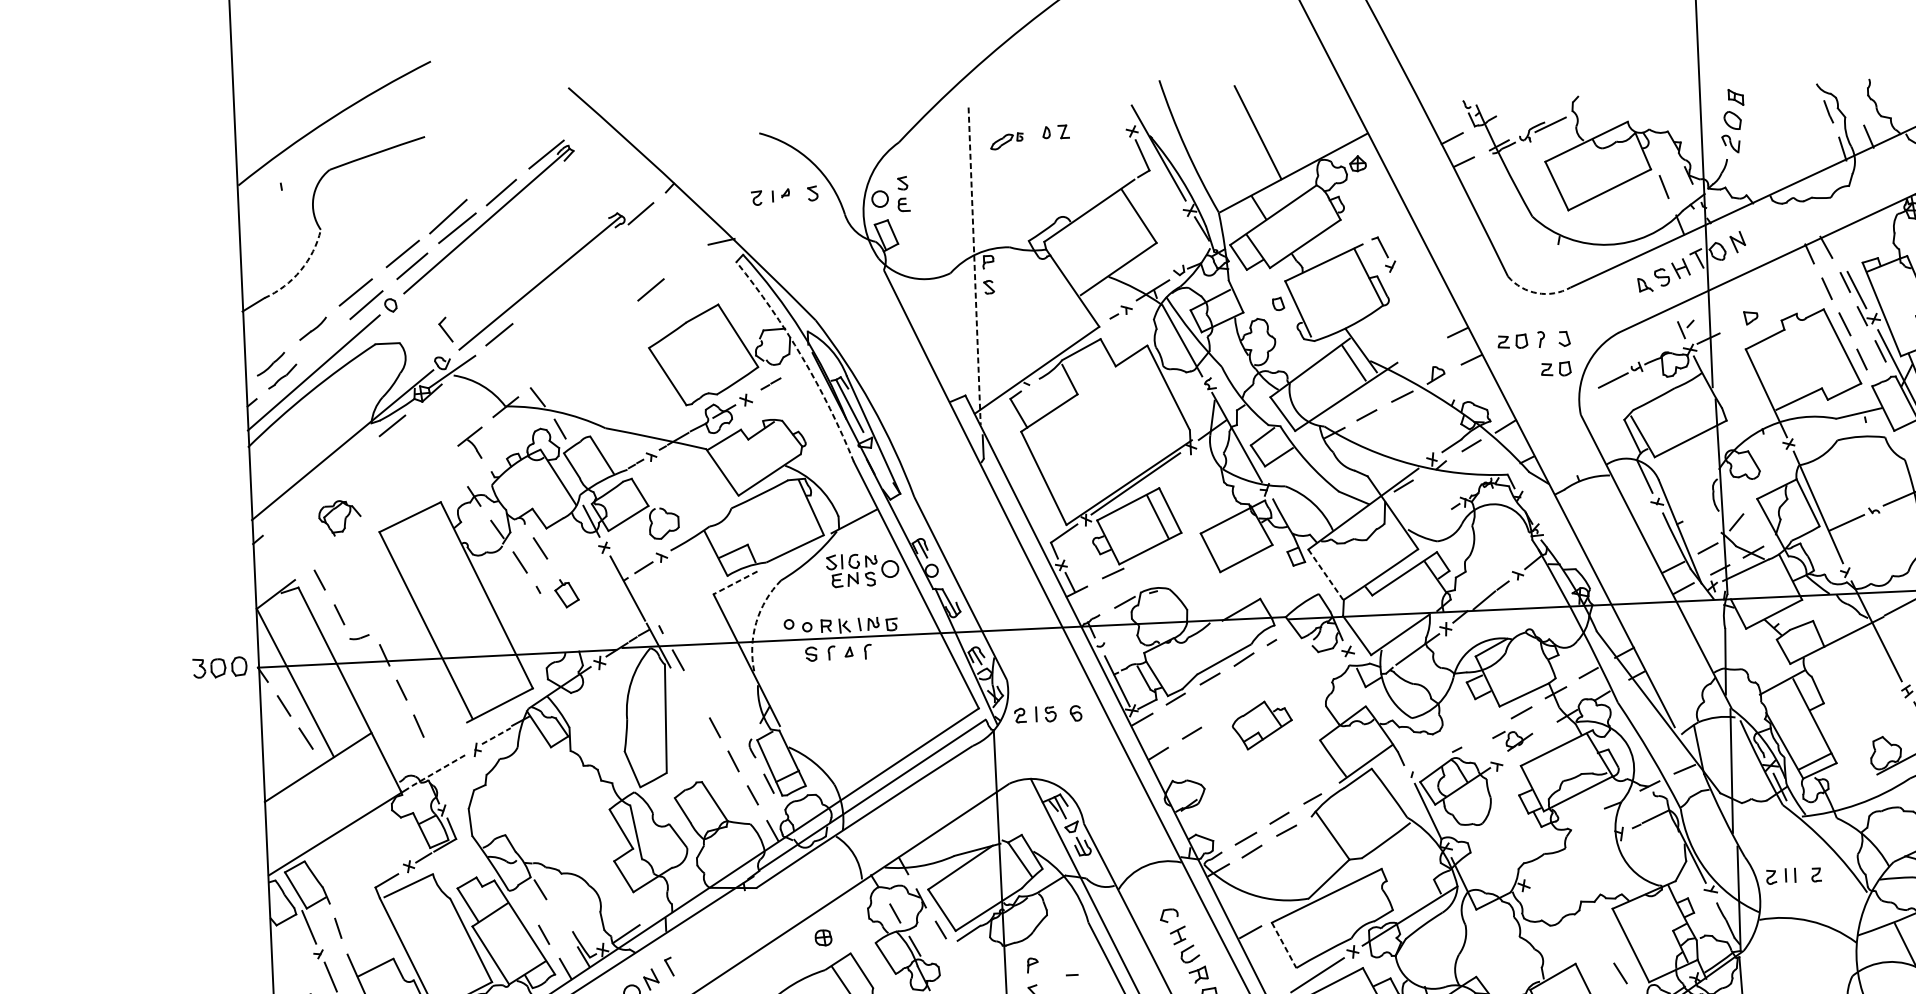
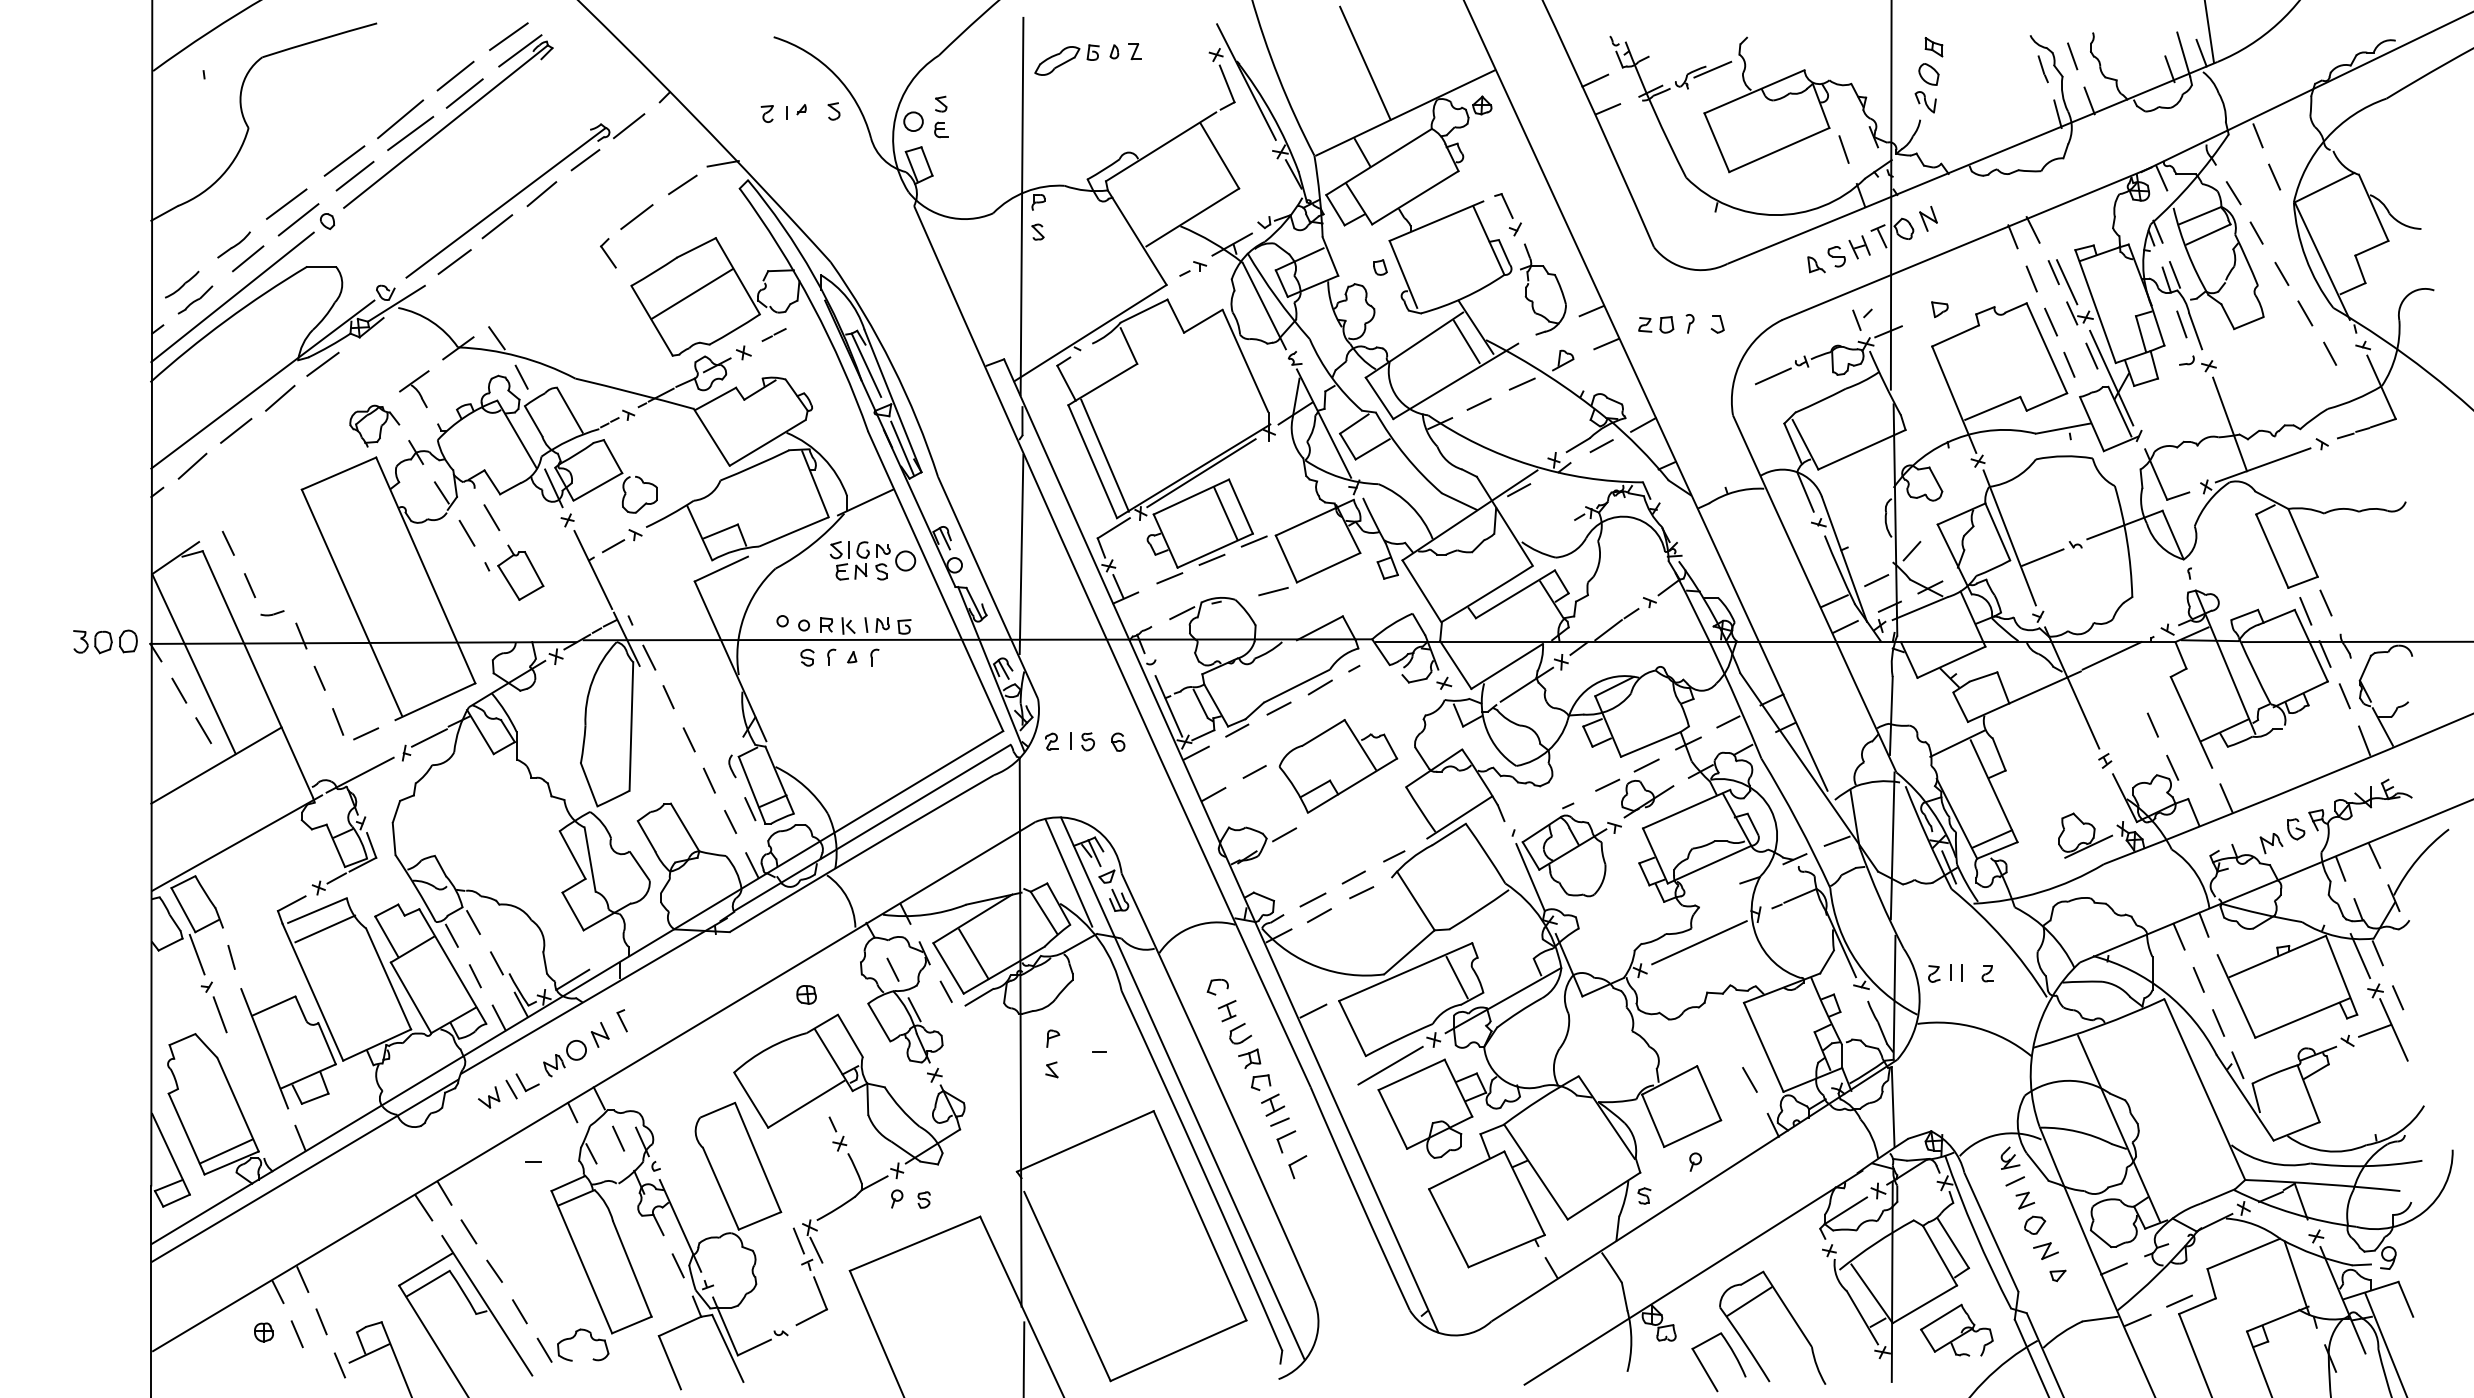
line: (1852, 99) -> (2072, 56), added
part: (1006, 140) -> (1066, 59), size x1.67
line: (536, 142) -> (508, 36), added
line: (492, 177) -> (455, 75), added
line: (605, 244) -> (585, 160), added
line: (688, 260) -> (682, 184), added
line: (975, 266) -> (1022, 206), dashed -> solid
arc: (300, 270) -> (222, 175), dashed -> solid
line: (569, 274) -> (541, 194), added
arc: (1536, 293) -> (1687, 268), dashed -> solid
line: (534, 303) -> (497, 226), added
part: (1404, 311) -> (1529, 283), added
part: (445, 329) -> (608, 253), moved
line: (325, 339) -> (248, 258), added
line: (699, 352) -> (691, 293), added
arc: (802, 357) -> (812, 305), dashed -> solid
part: (1556, 368) -> (1706, 359), removed
line: (358, 455) -> (280, 397), added
line: (1053, 472) -> (1104, 455), added
line: (883, 474) -> (902, 448), added
line: (322, 484) -> (236, 430), added
line: (286, 515) -> (192, 465), added
part: (339, 517) -> (374, 425), moved
line: (1182, 539) -> (1253, 541), added
line: (1147, 556) -> (1211, 559), added
line: (987, 559) -> (1021, 554), added
line: (1326, 574) -> (1422, 591), dashed -> solid
line: (1200, 580) -> (1273, 591), added
line: (734, 583) -> (720, 569), dashed -> solid
part: (566, 593) -> (520, 572), size x1.67
arc: (755, 622) -> (743, 617), dashed -> solid
line: (695, 692) -> (668, 697), added
part: (1262, 725) -> (1338, 766), size x1.67
line: (443, 734) -> (366, 733), added
line: (496, 736) -> (429, 738), dashed -> solid
part: (1512, 741) -> (1634, 798), size x1.67
line: (439, 770) -> (360, 775), dashed -> solid
line: (1219, 784) -> (1284, 834), added
line: (1039, 824) -> (1068, 872), added
line: (1572, 859) -> (1699, 942), added
line: (962, 896) -> (973, 953), added
line: (1369, 898) -> (1456, 977), added
line: (416, 900) -> (325, 928), added
line: (522, 901) -> (451, 935), added
line: (561, 923) -> (496, 963), added
line: (1284, 945) -> (1352, 1028), dashed -> solid

